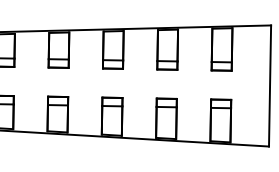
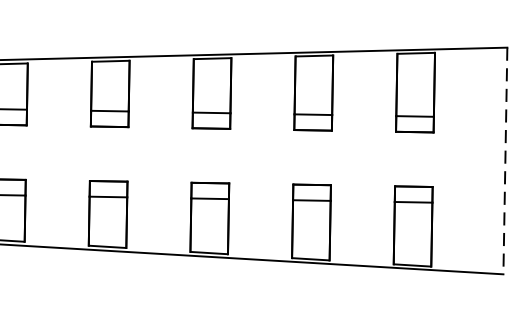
line: (270, 86) -> (506, 161), solid -> dashed

